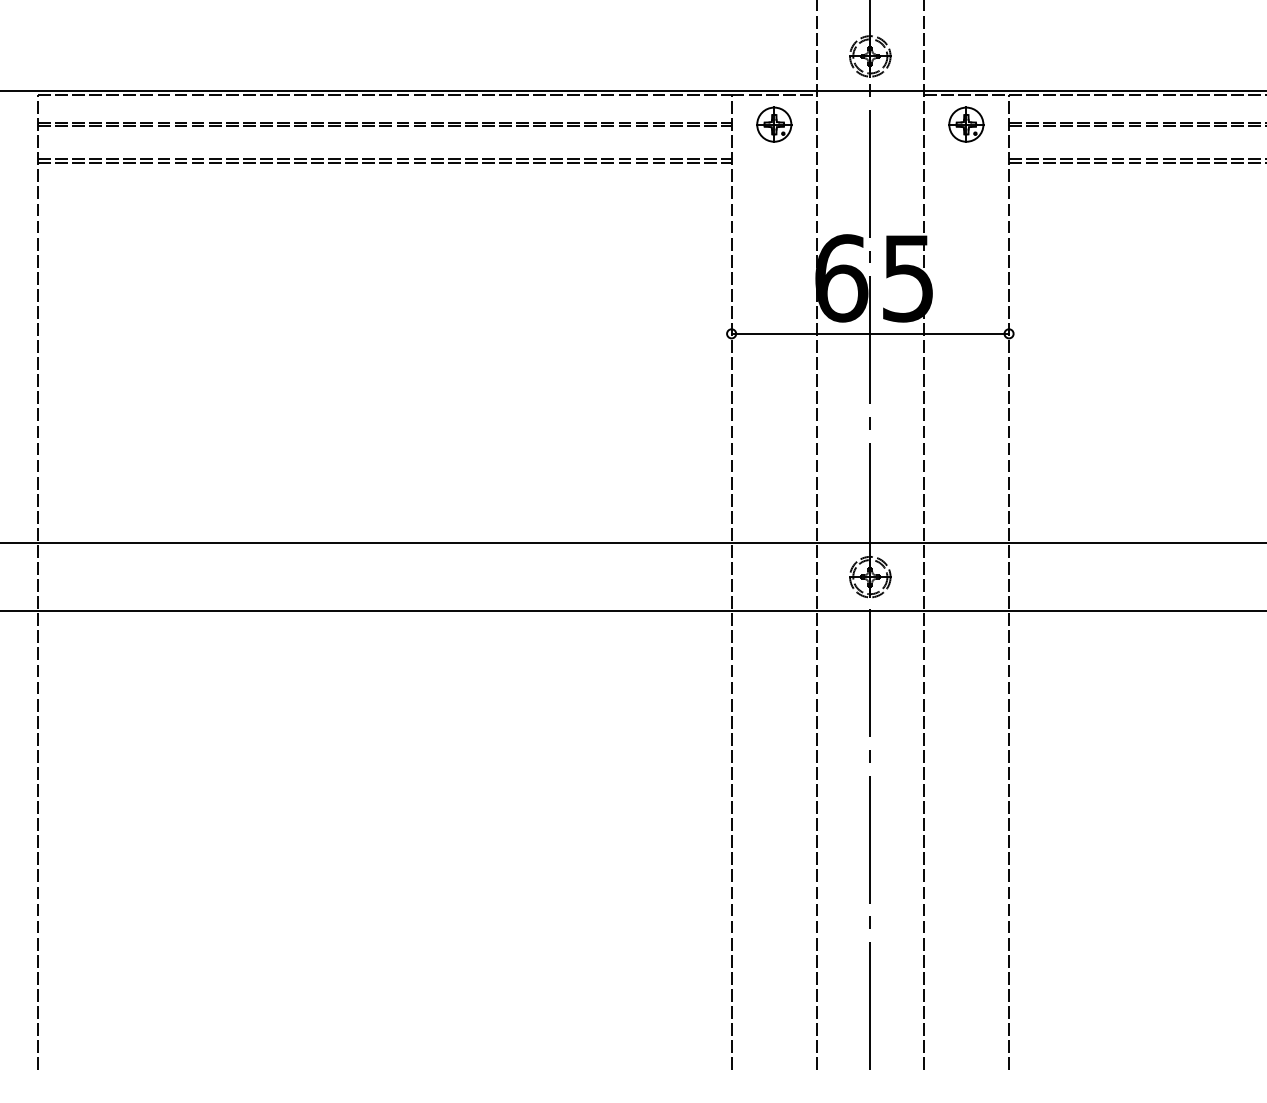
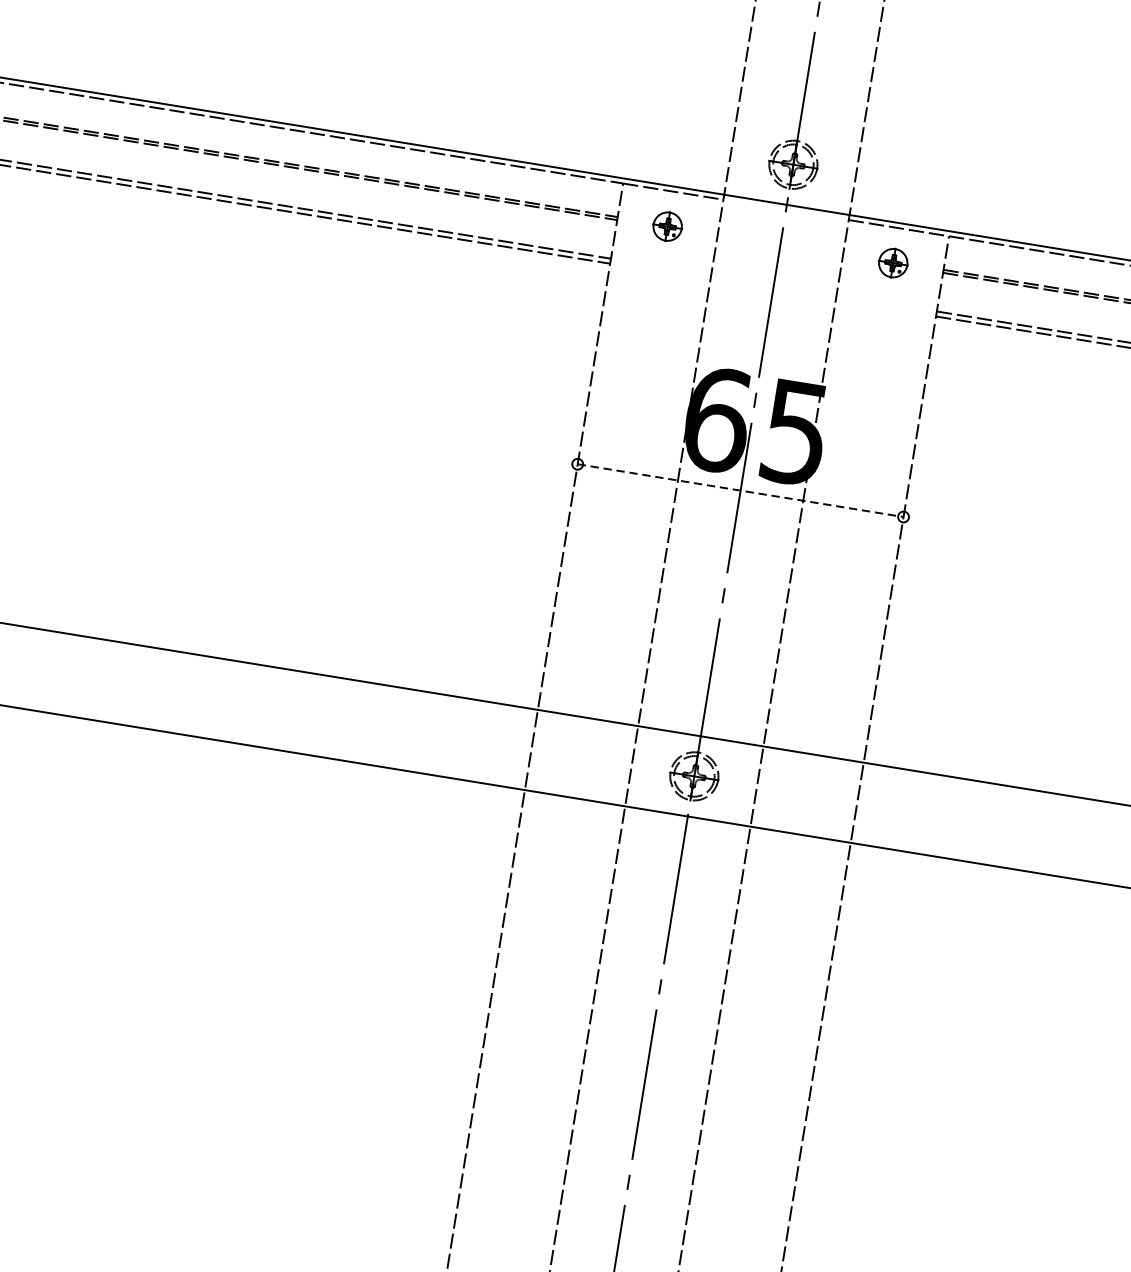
part: (774, 124) -> (667, 226), size x0.7
part: (966, 124) -> (893, 263), size x0.7
line: (870, 333) -> (740, 490), solid -> dashed

